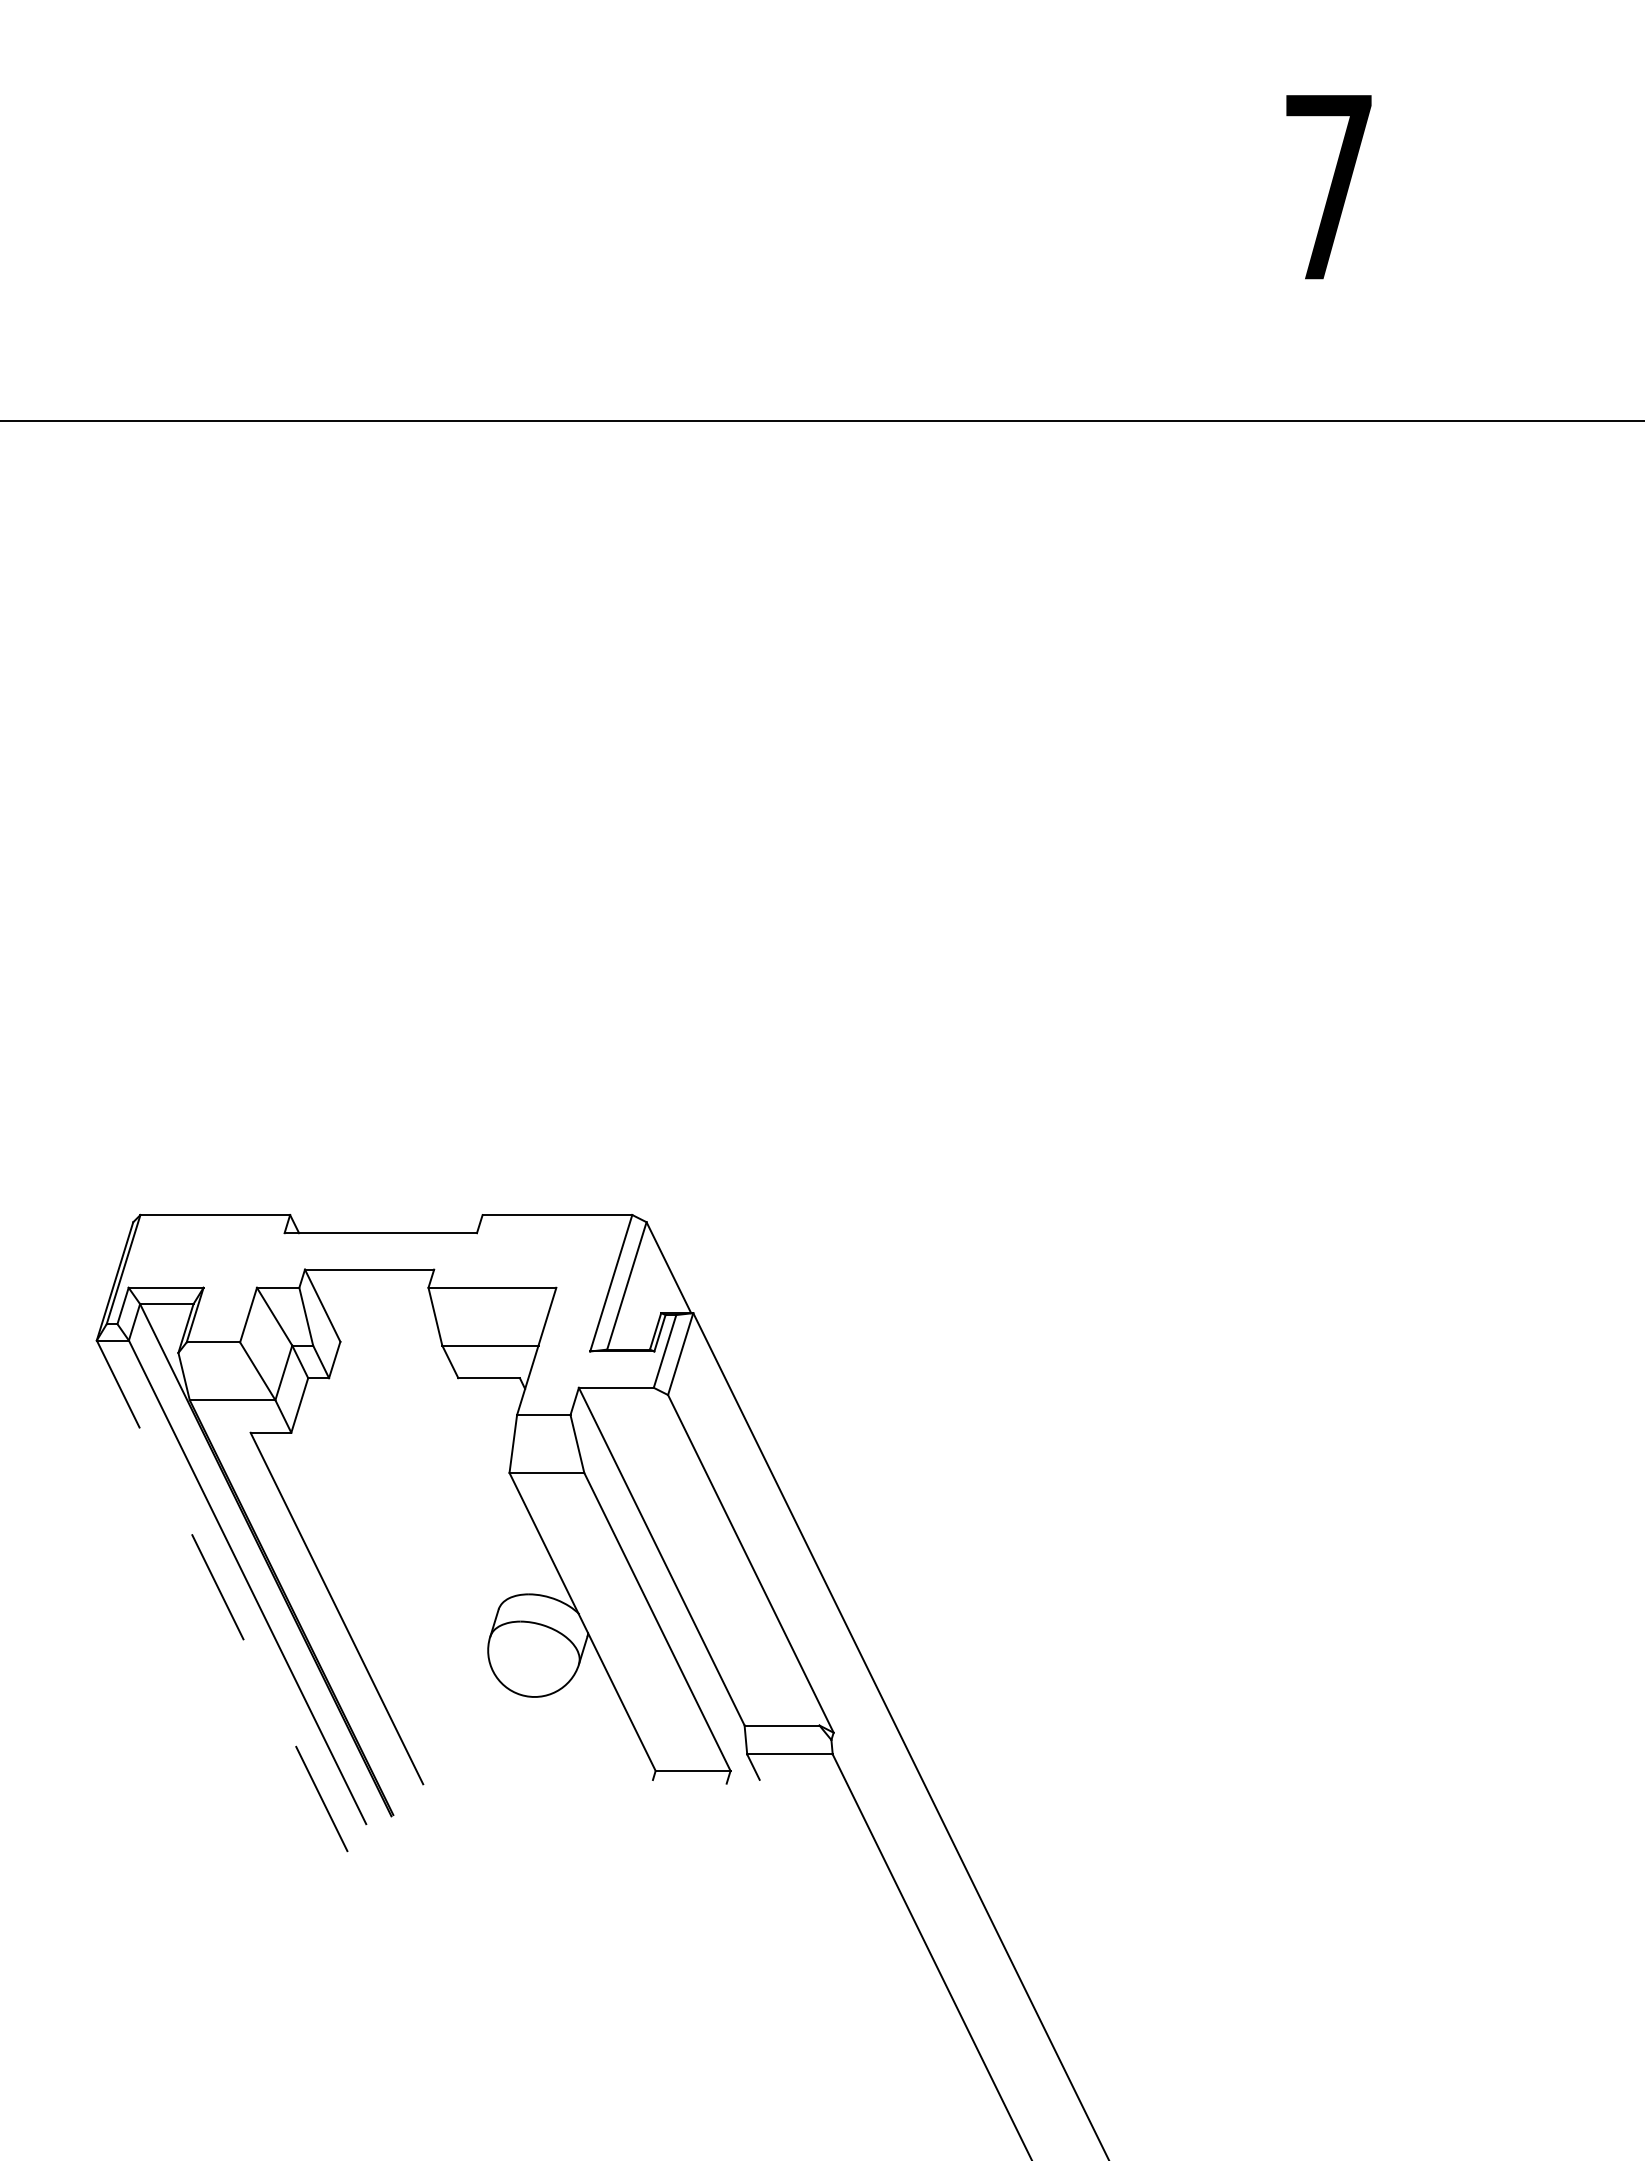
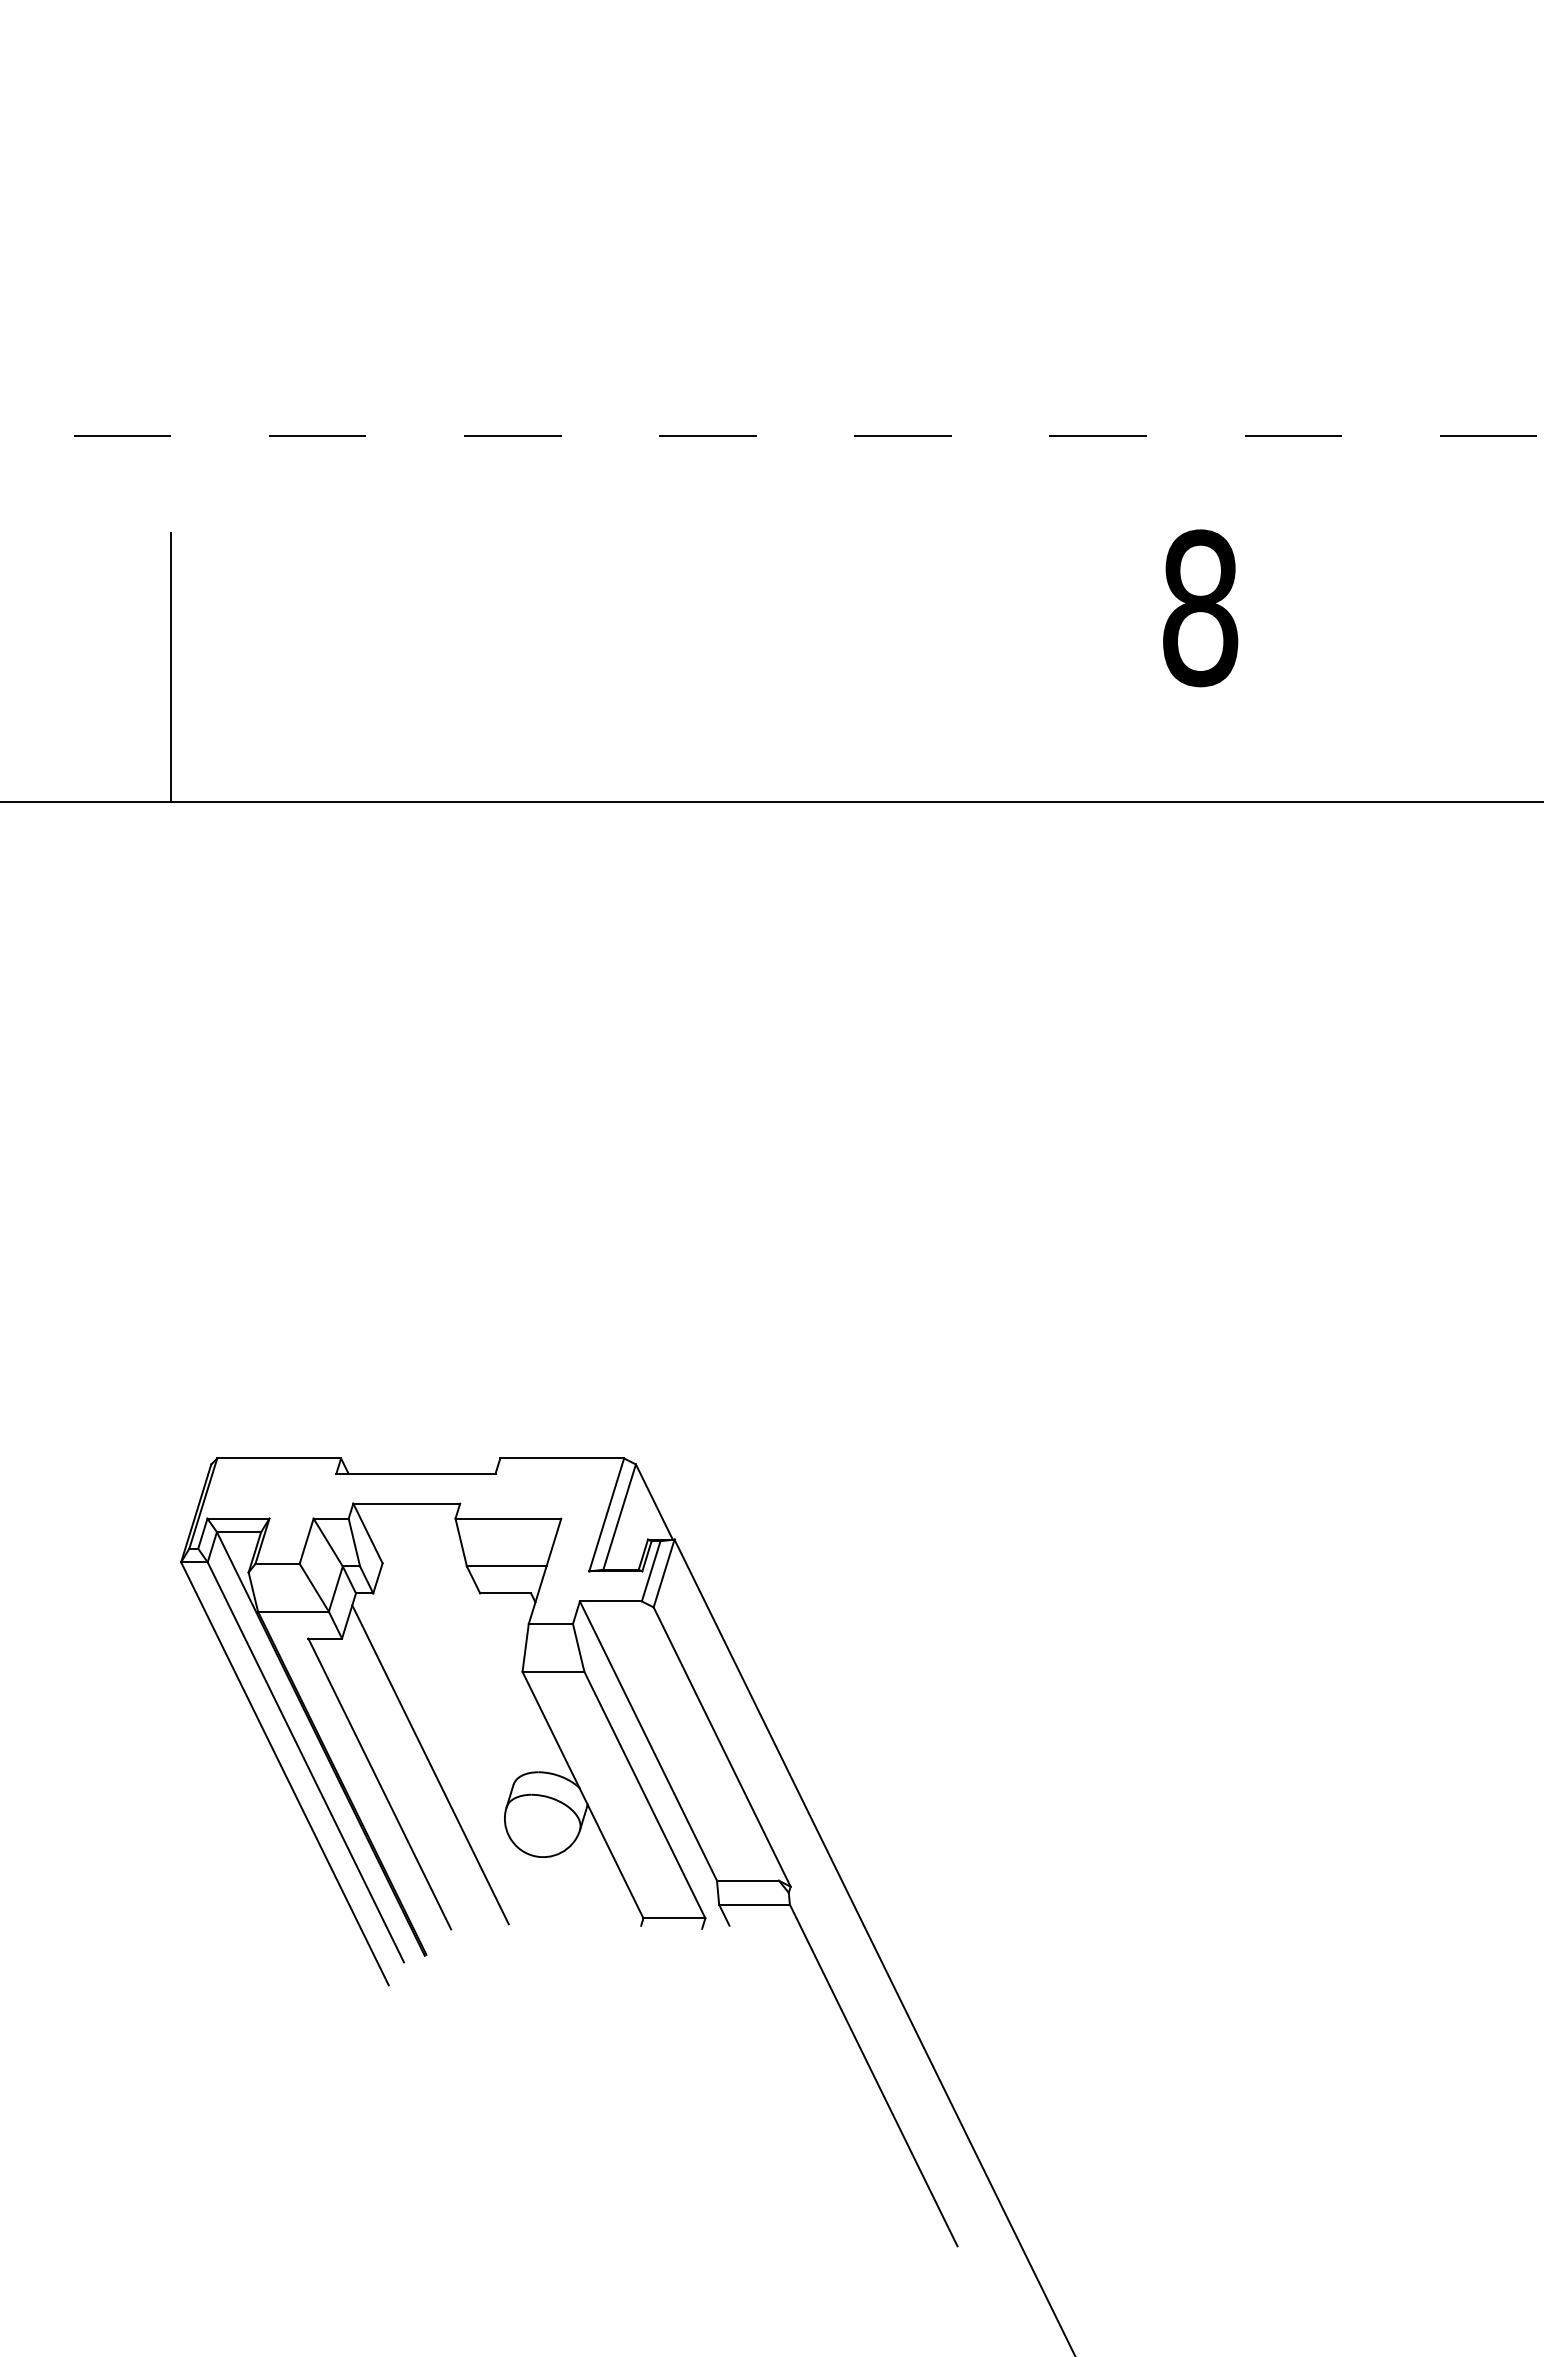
text: (1329, 187) -> (1200, 608), 7 -> 8
line: (85, 258) -> (171, 667), added
line: (398, 1584) -> (430, 1764), added
line: (221, 1595) -> (284, 1773), dashed -> solid

